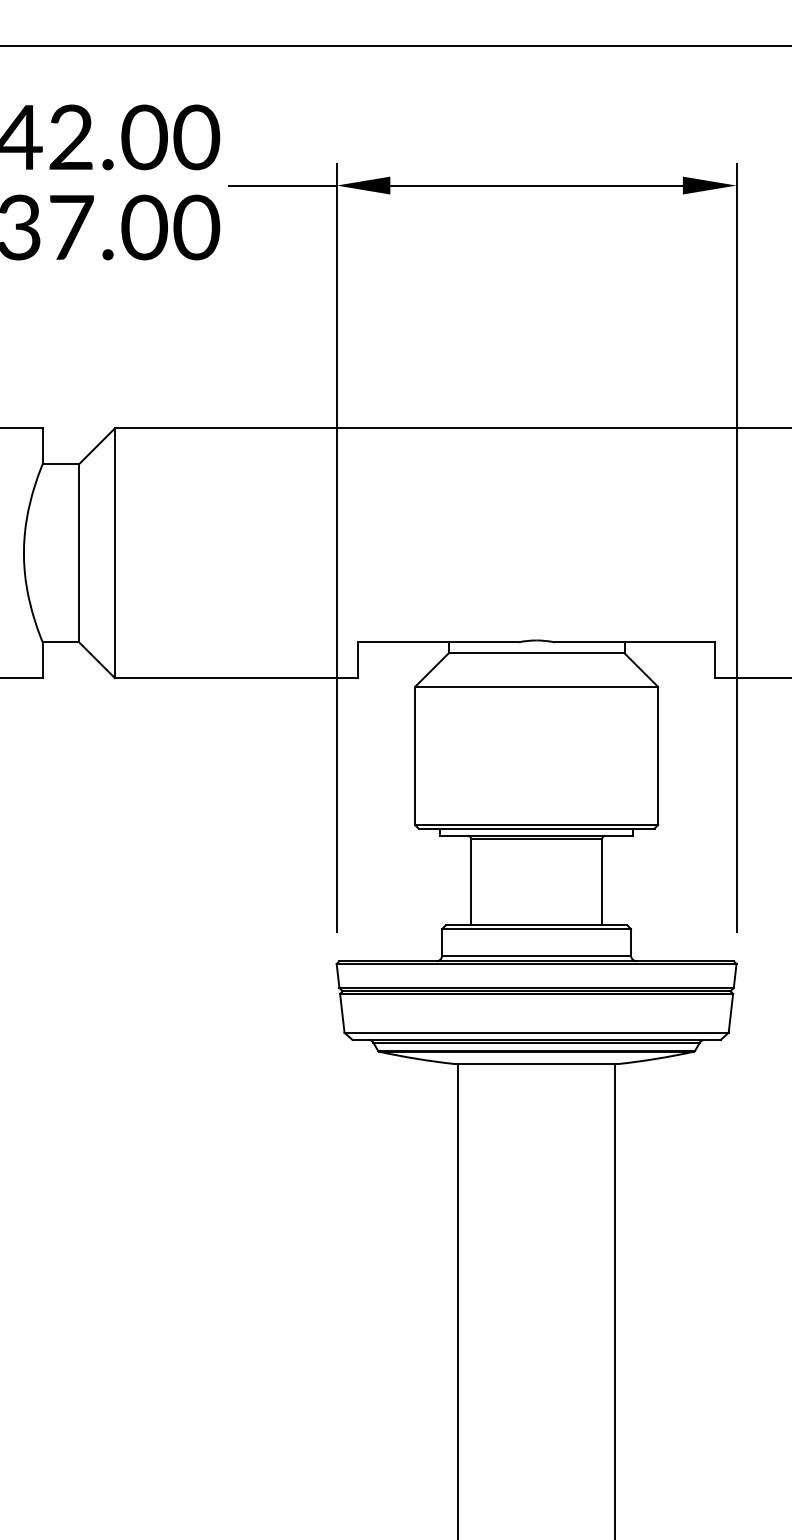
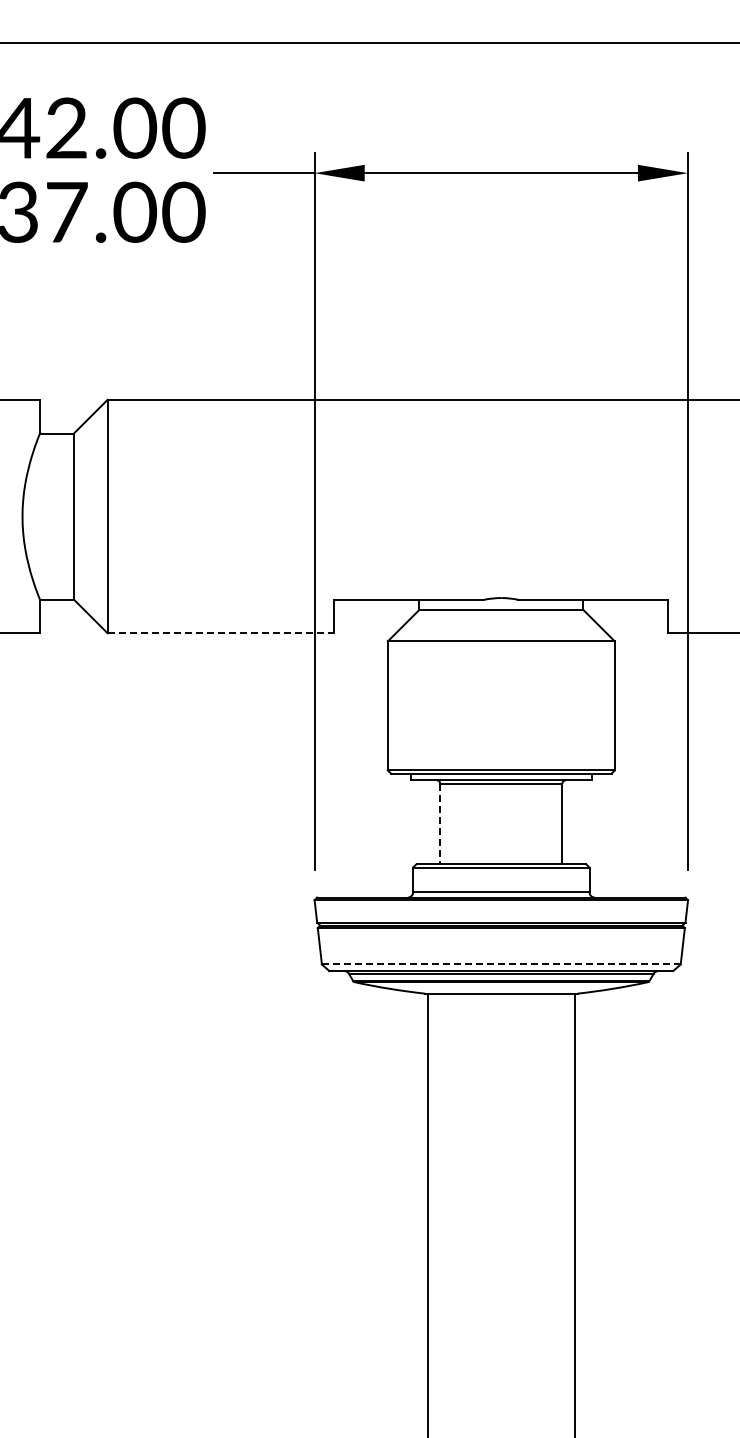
line: (237, 678) -> (221, 633), solid -> dashed
line: (471, 882) -> (440, 824), solid -> dashed
line: (536, 1032) -> (501, 964), solid -> dashed

